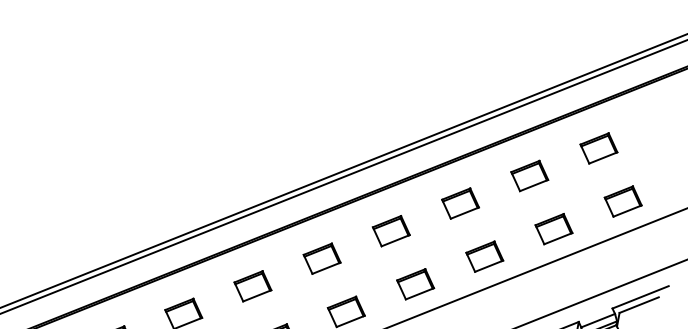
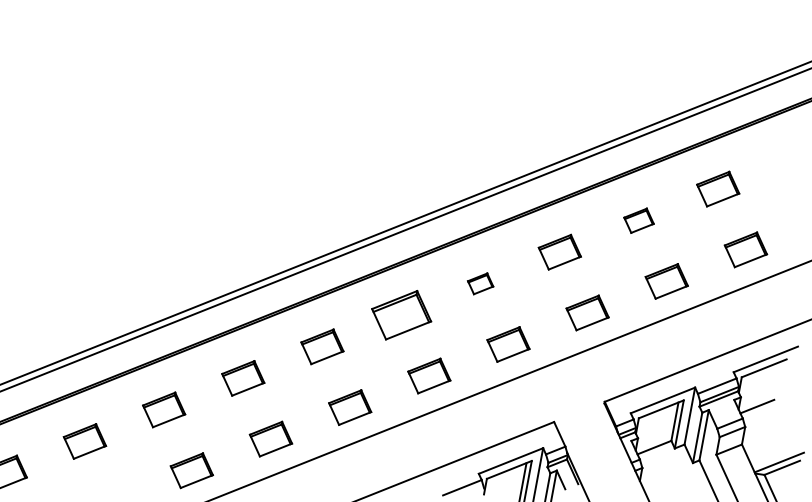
part: (529, 175) -> (638, 220), size x0.7
part: (391, 230) -> (480, 283), size x0.6
part: (322, 258) -> (401, 315), size x1.4

